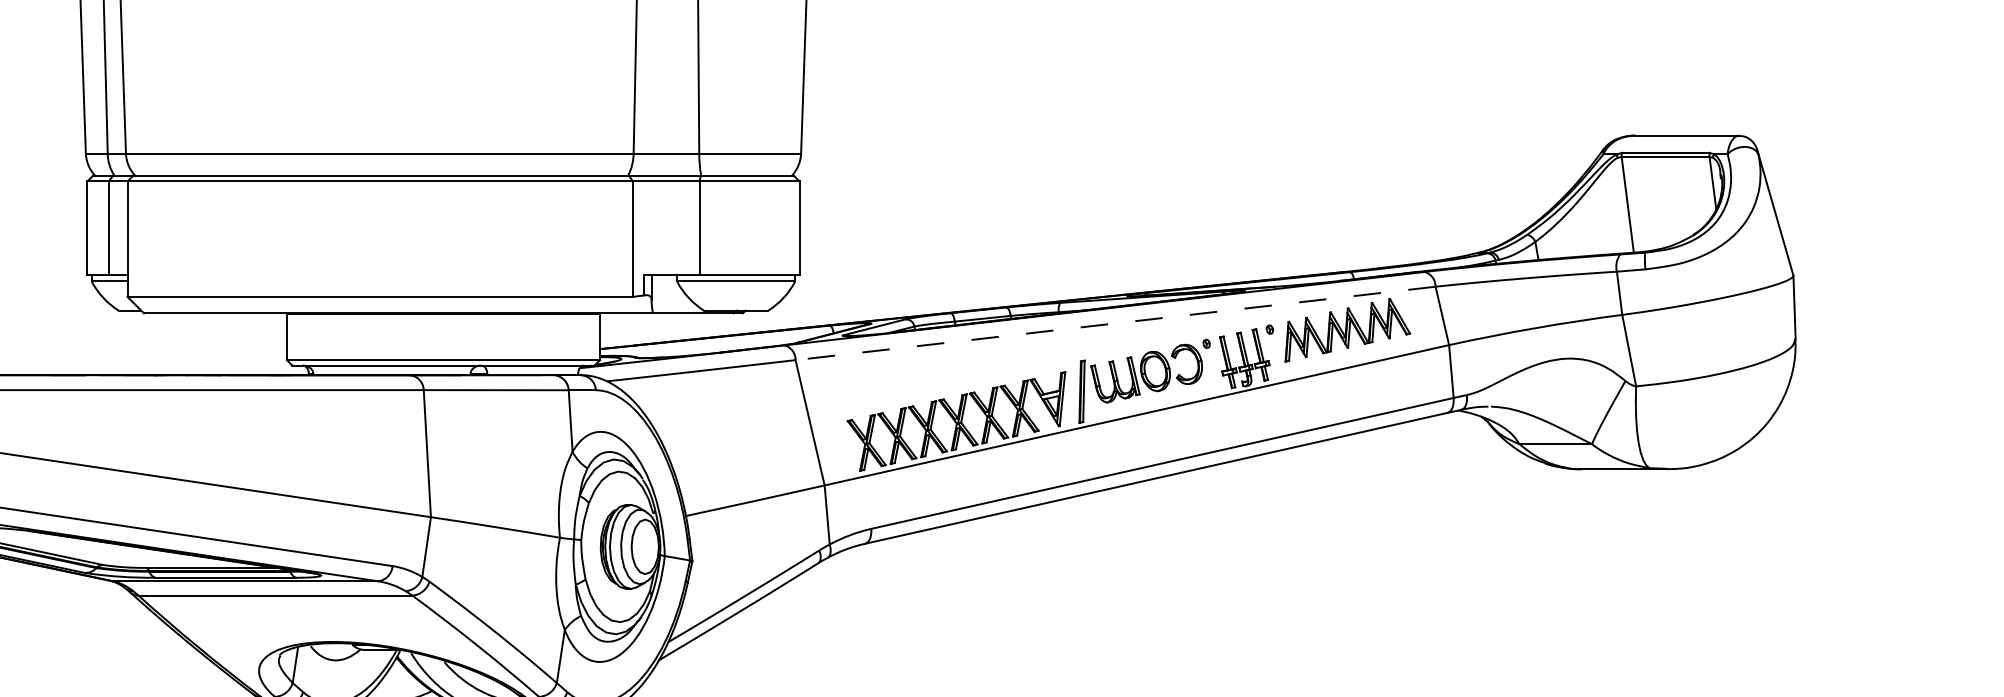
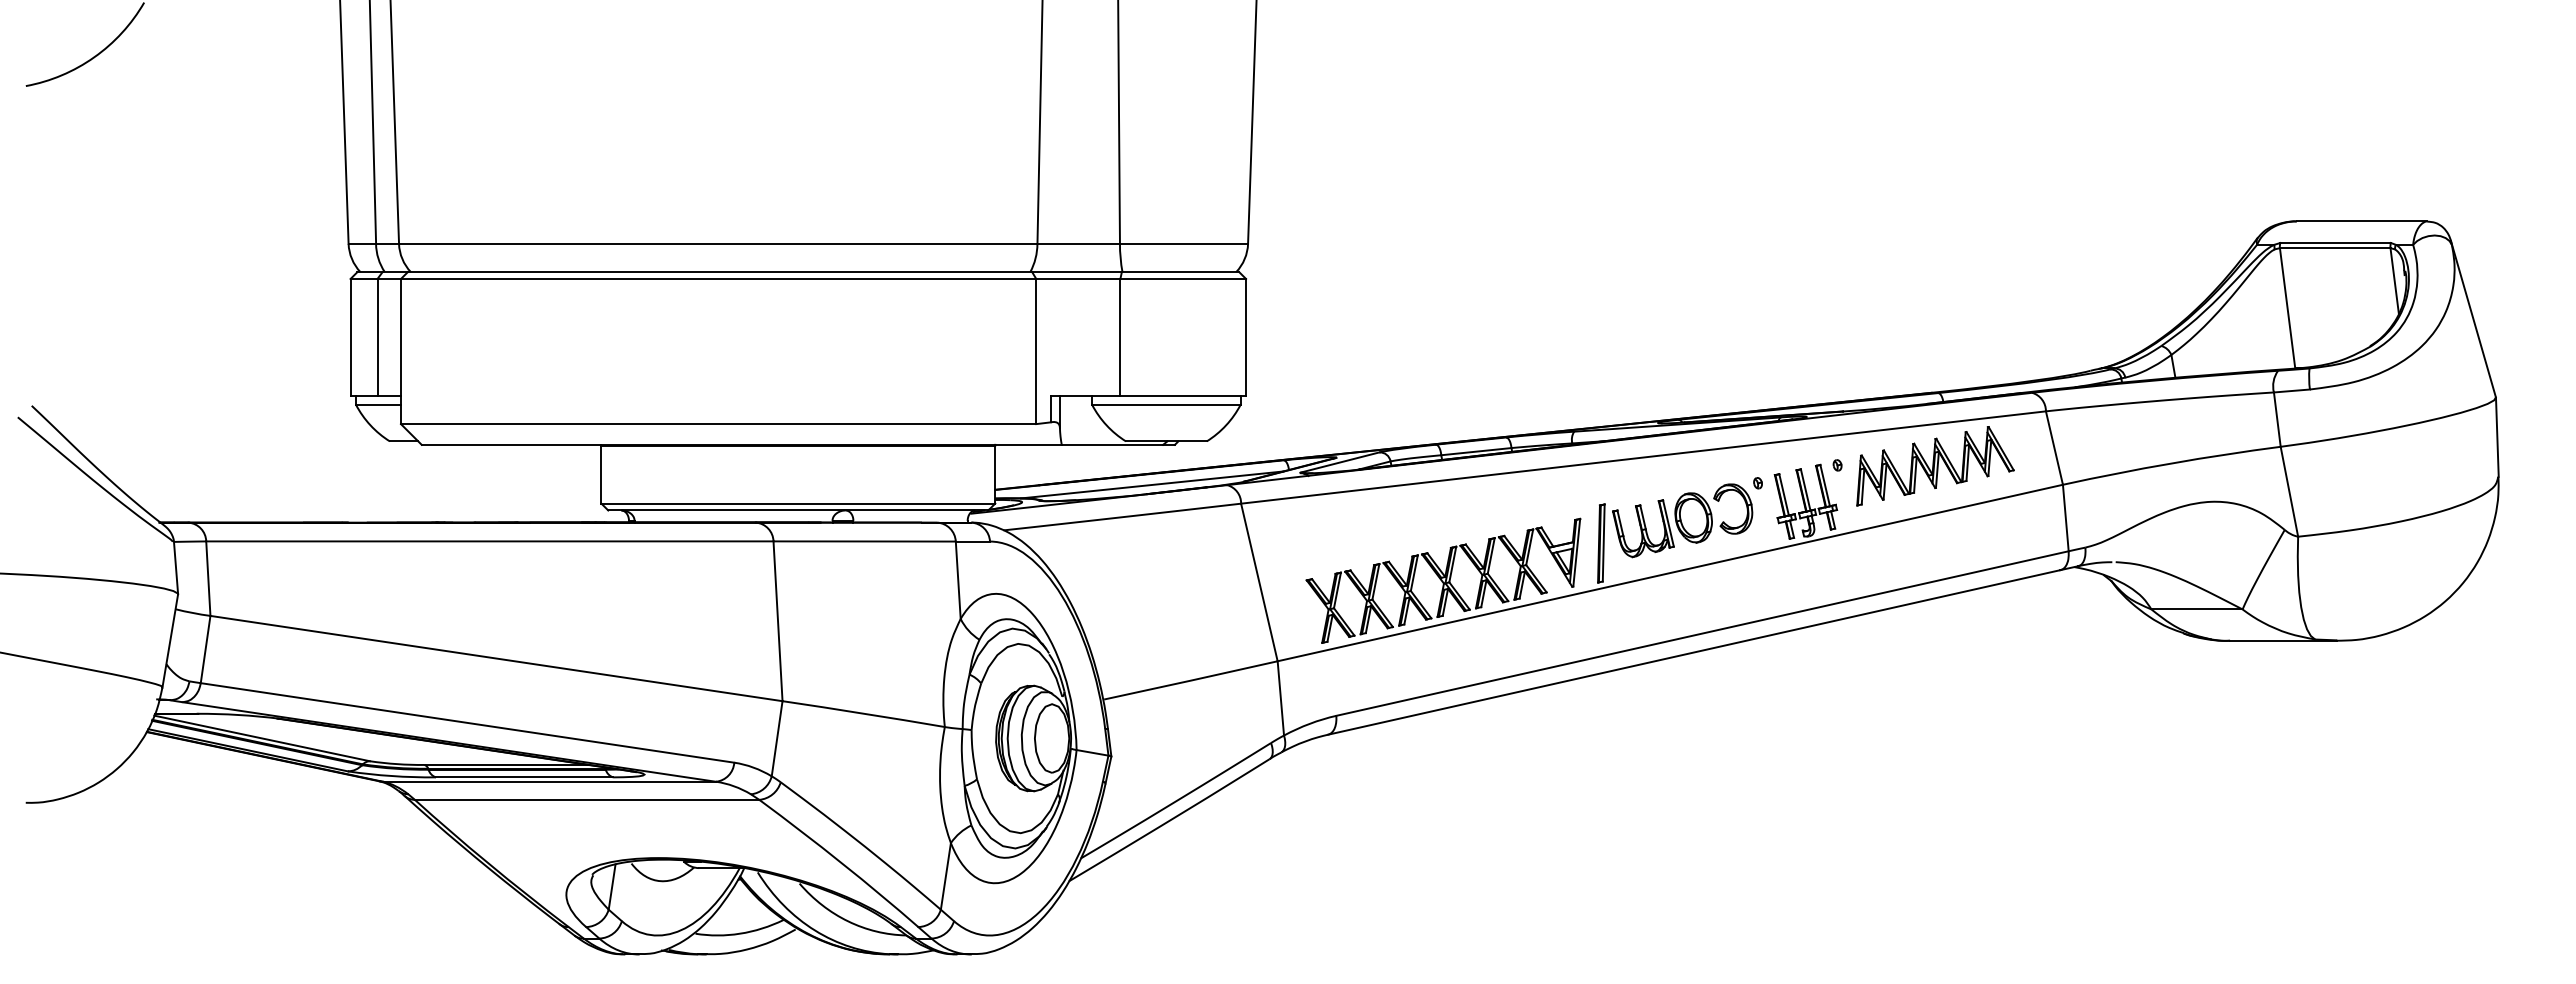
line: (1115, 323) -> (1643, 457), dashed -> solid
line: (724, 344) -> (1151, 484), added

